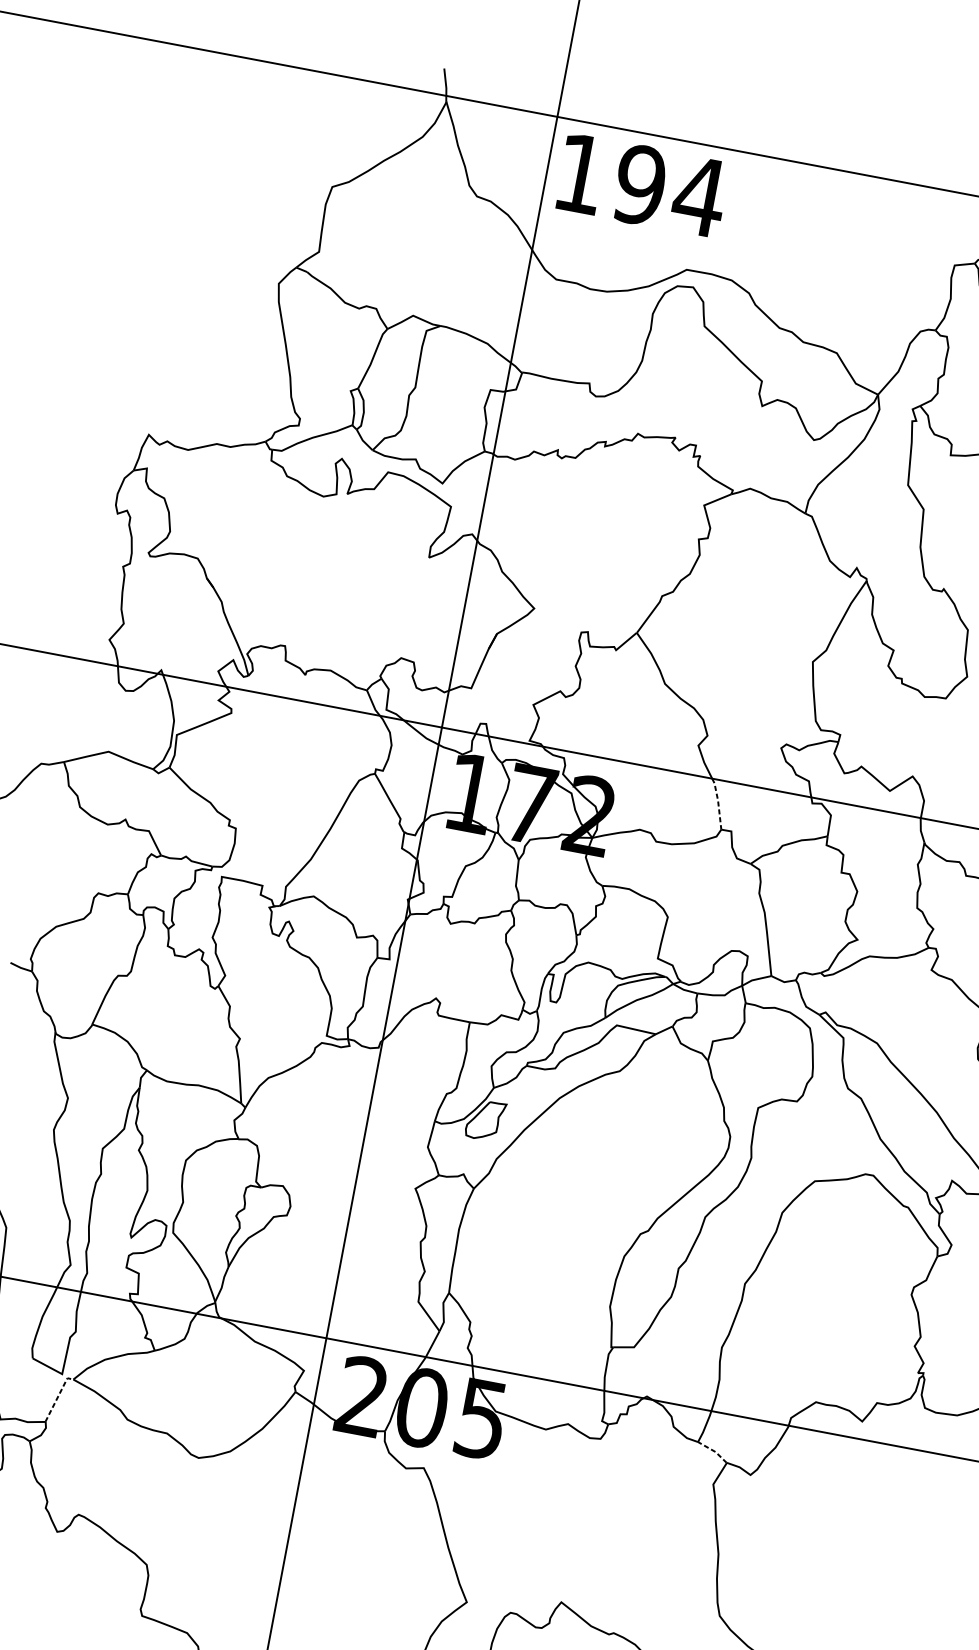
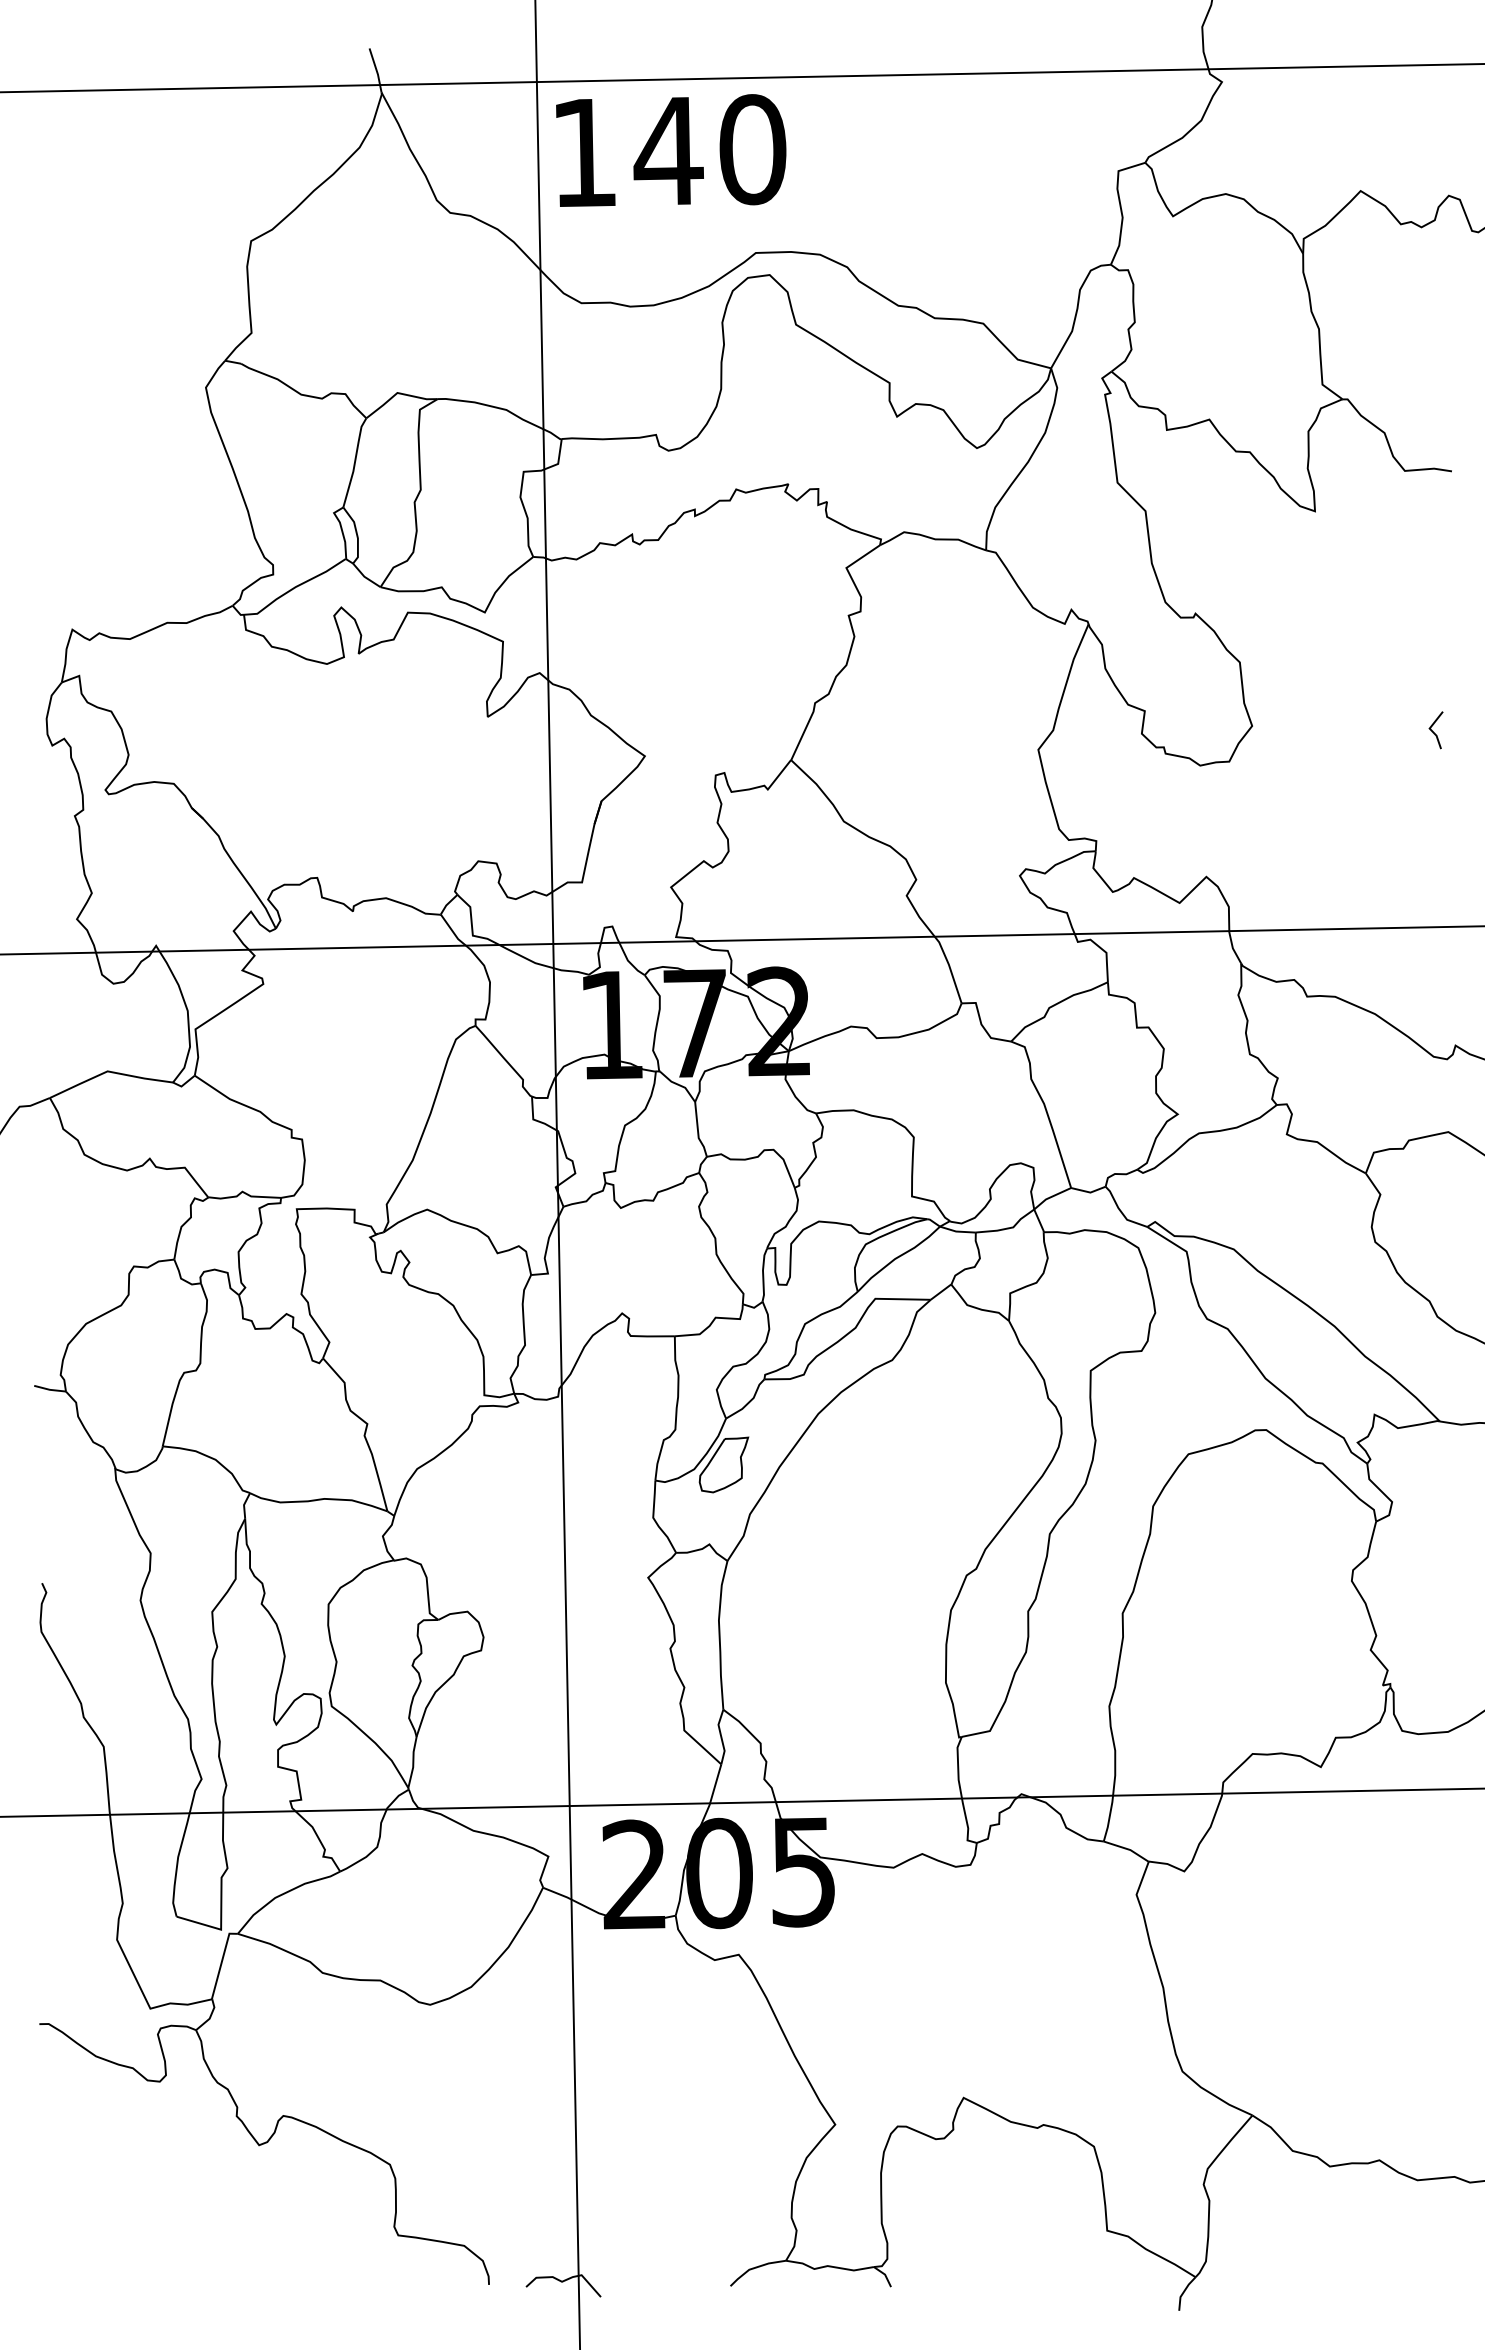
text: (669, 190) -> (710, 150), 194 -> 140
line: (718, 802) -> (949, 967), dashed -> solid
line: (57, 1396) -> (221, 1961), dashed -> solid
line: (713, 1451) -> (1127, 1849), dashed -> solid

